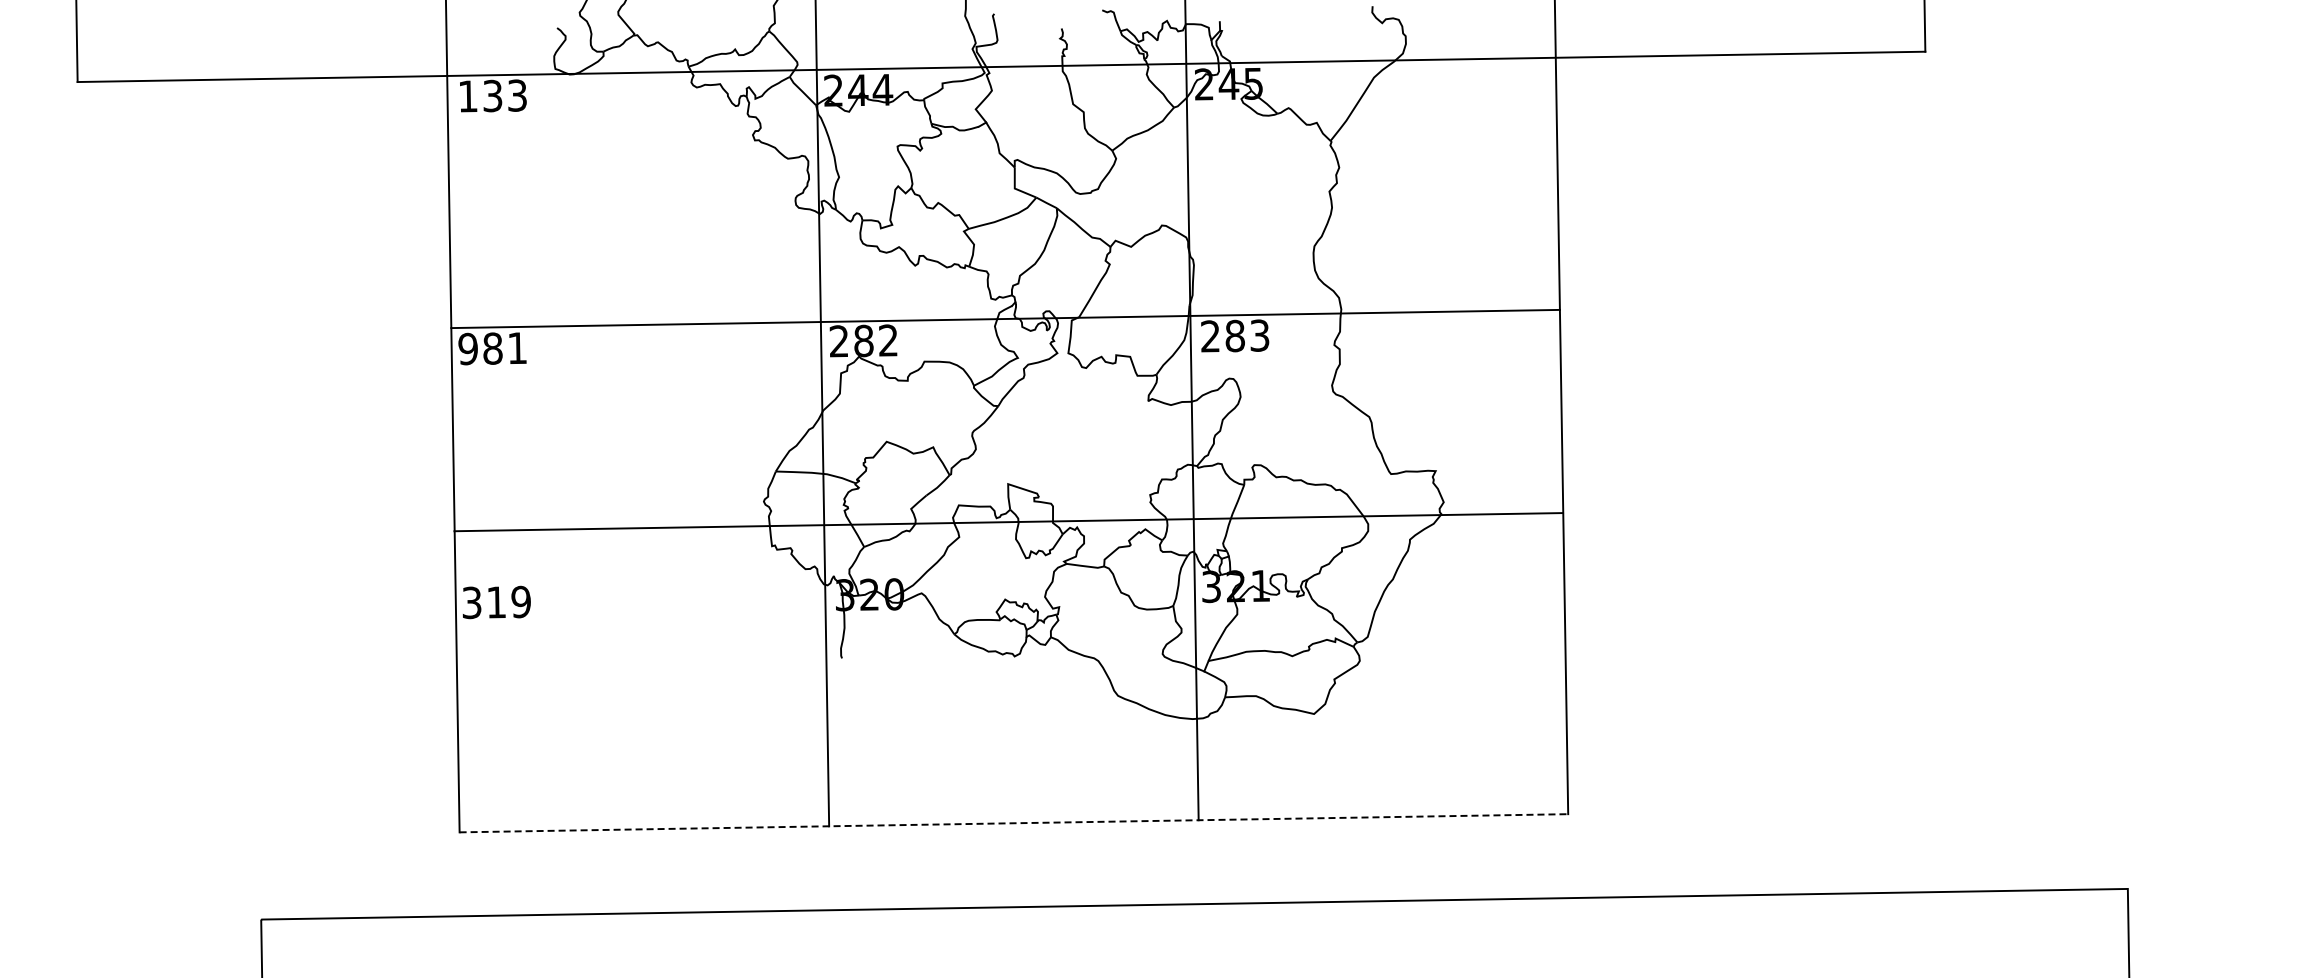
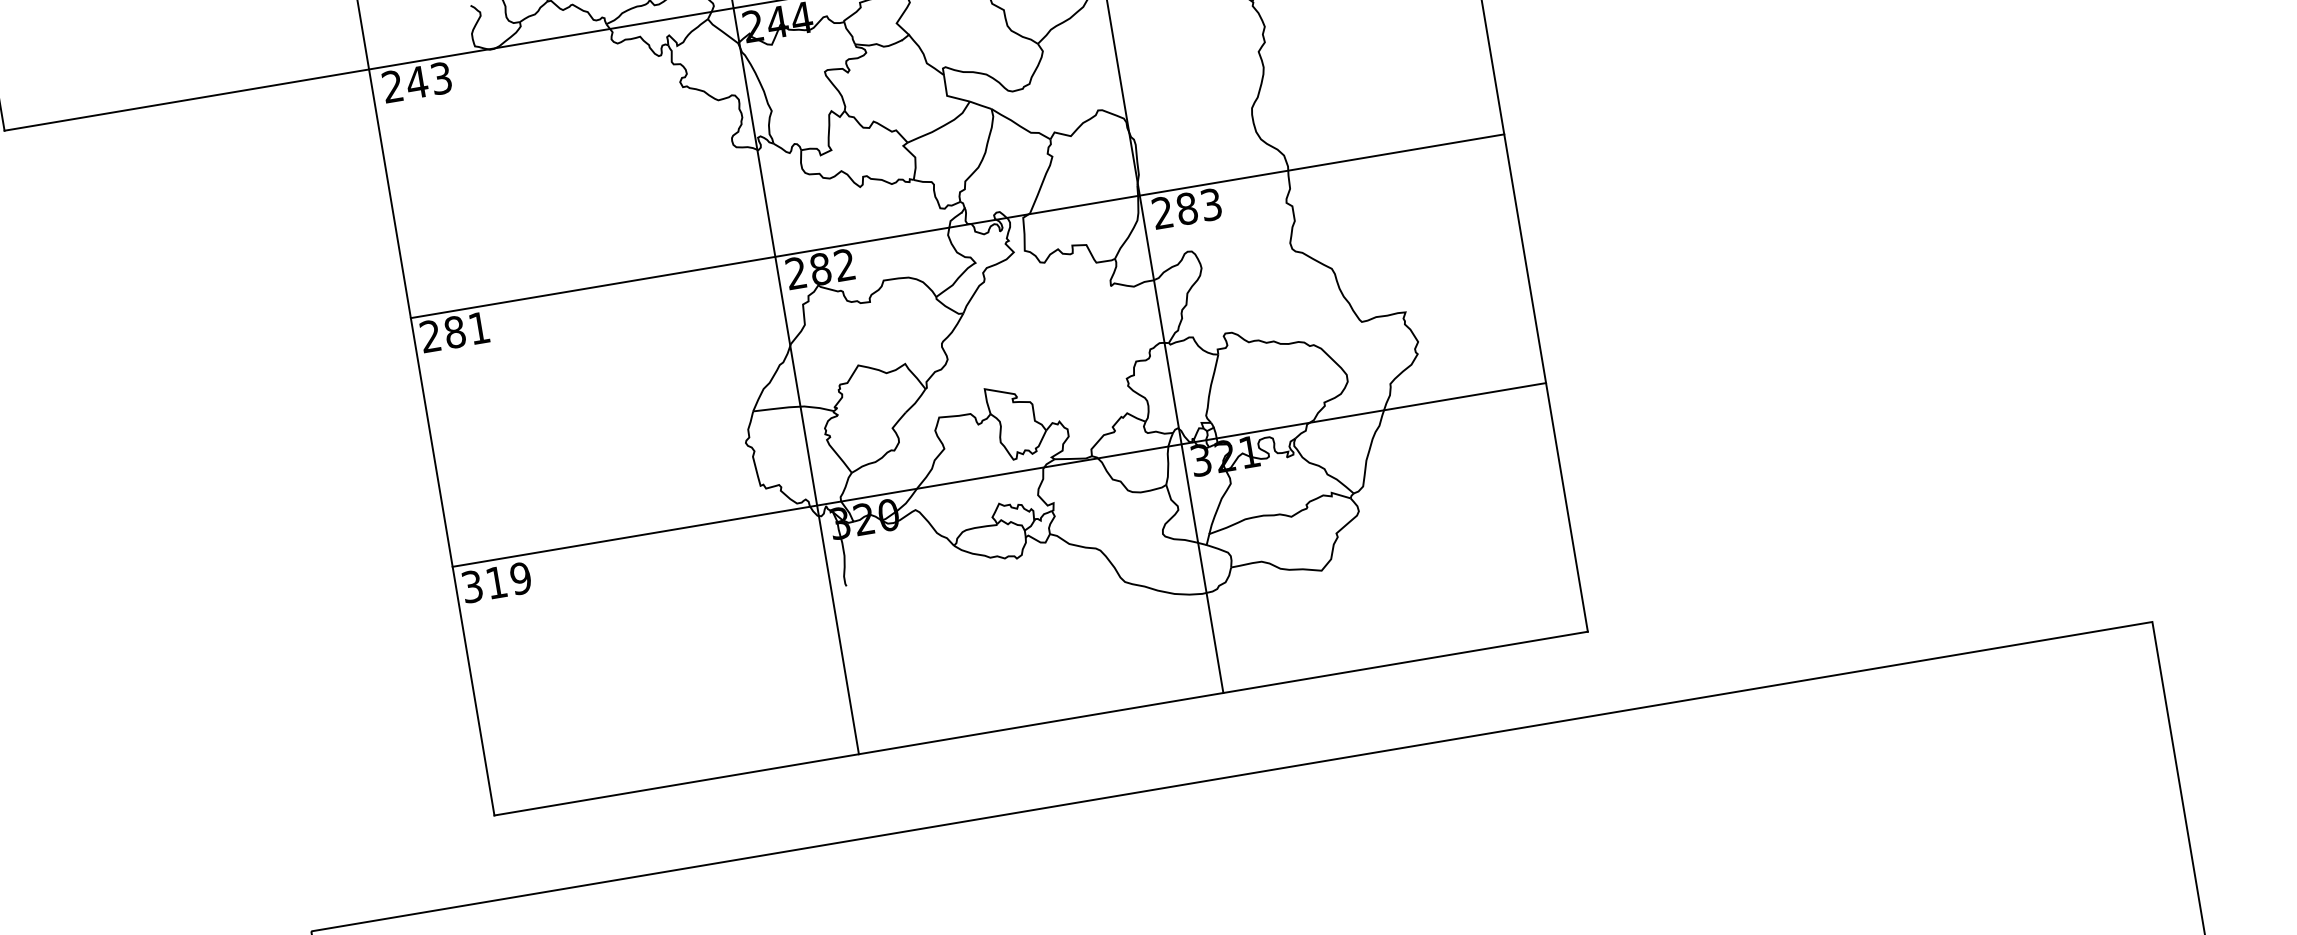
text: (480, 95) -> (404, 83), 133 -> 243
text: (467, 349) -> (430, 336), 981 -> 281
line: (1008, 522) -> (999, 475), moved
line: (1014, 823) -> (1041, 723), dashed -> solid

